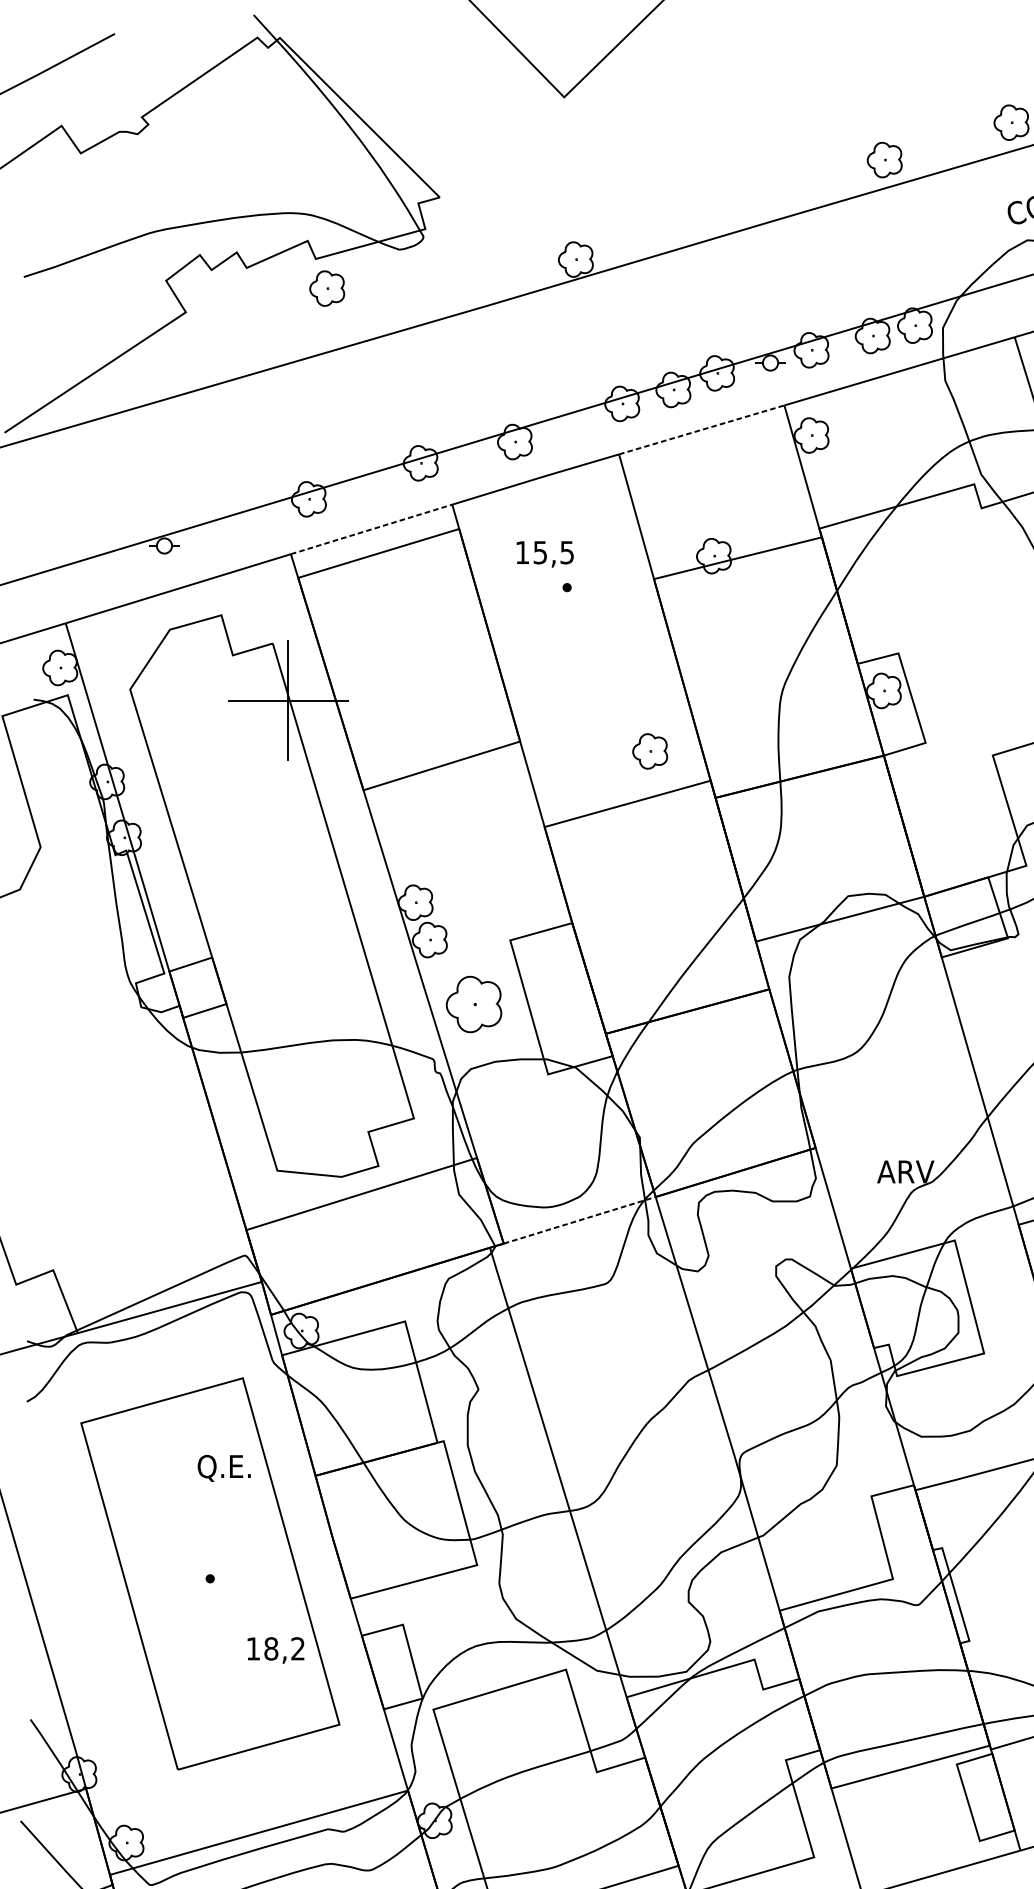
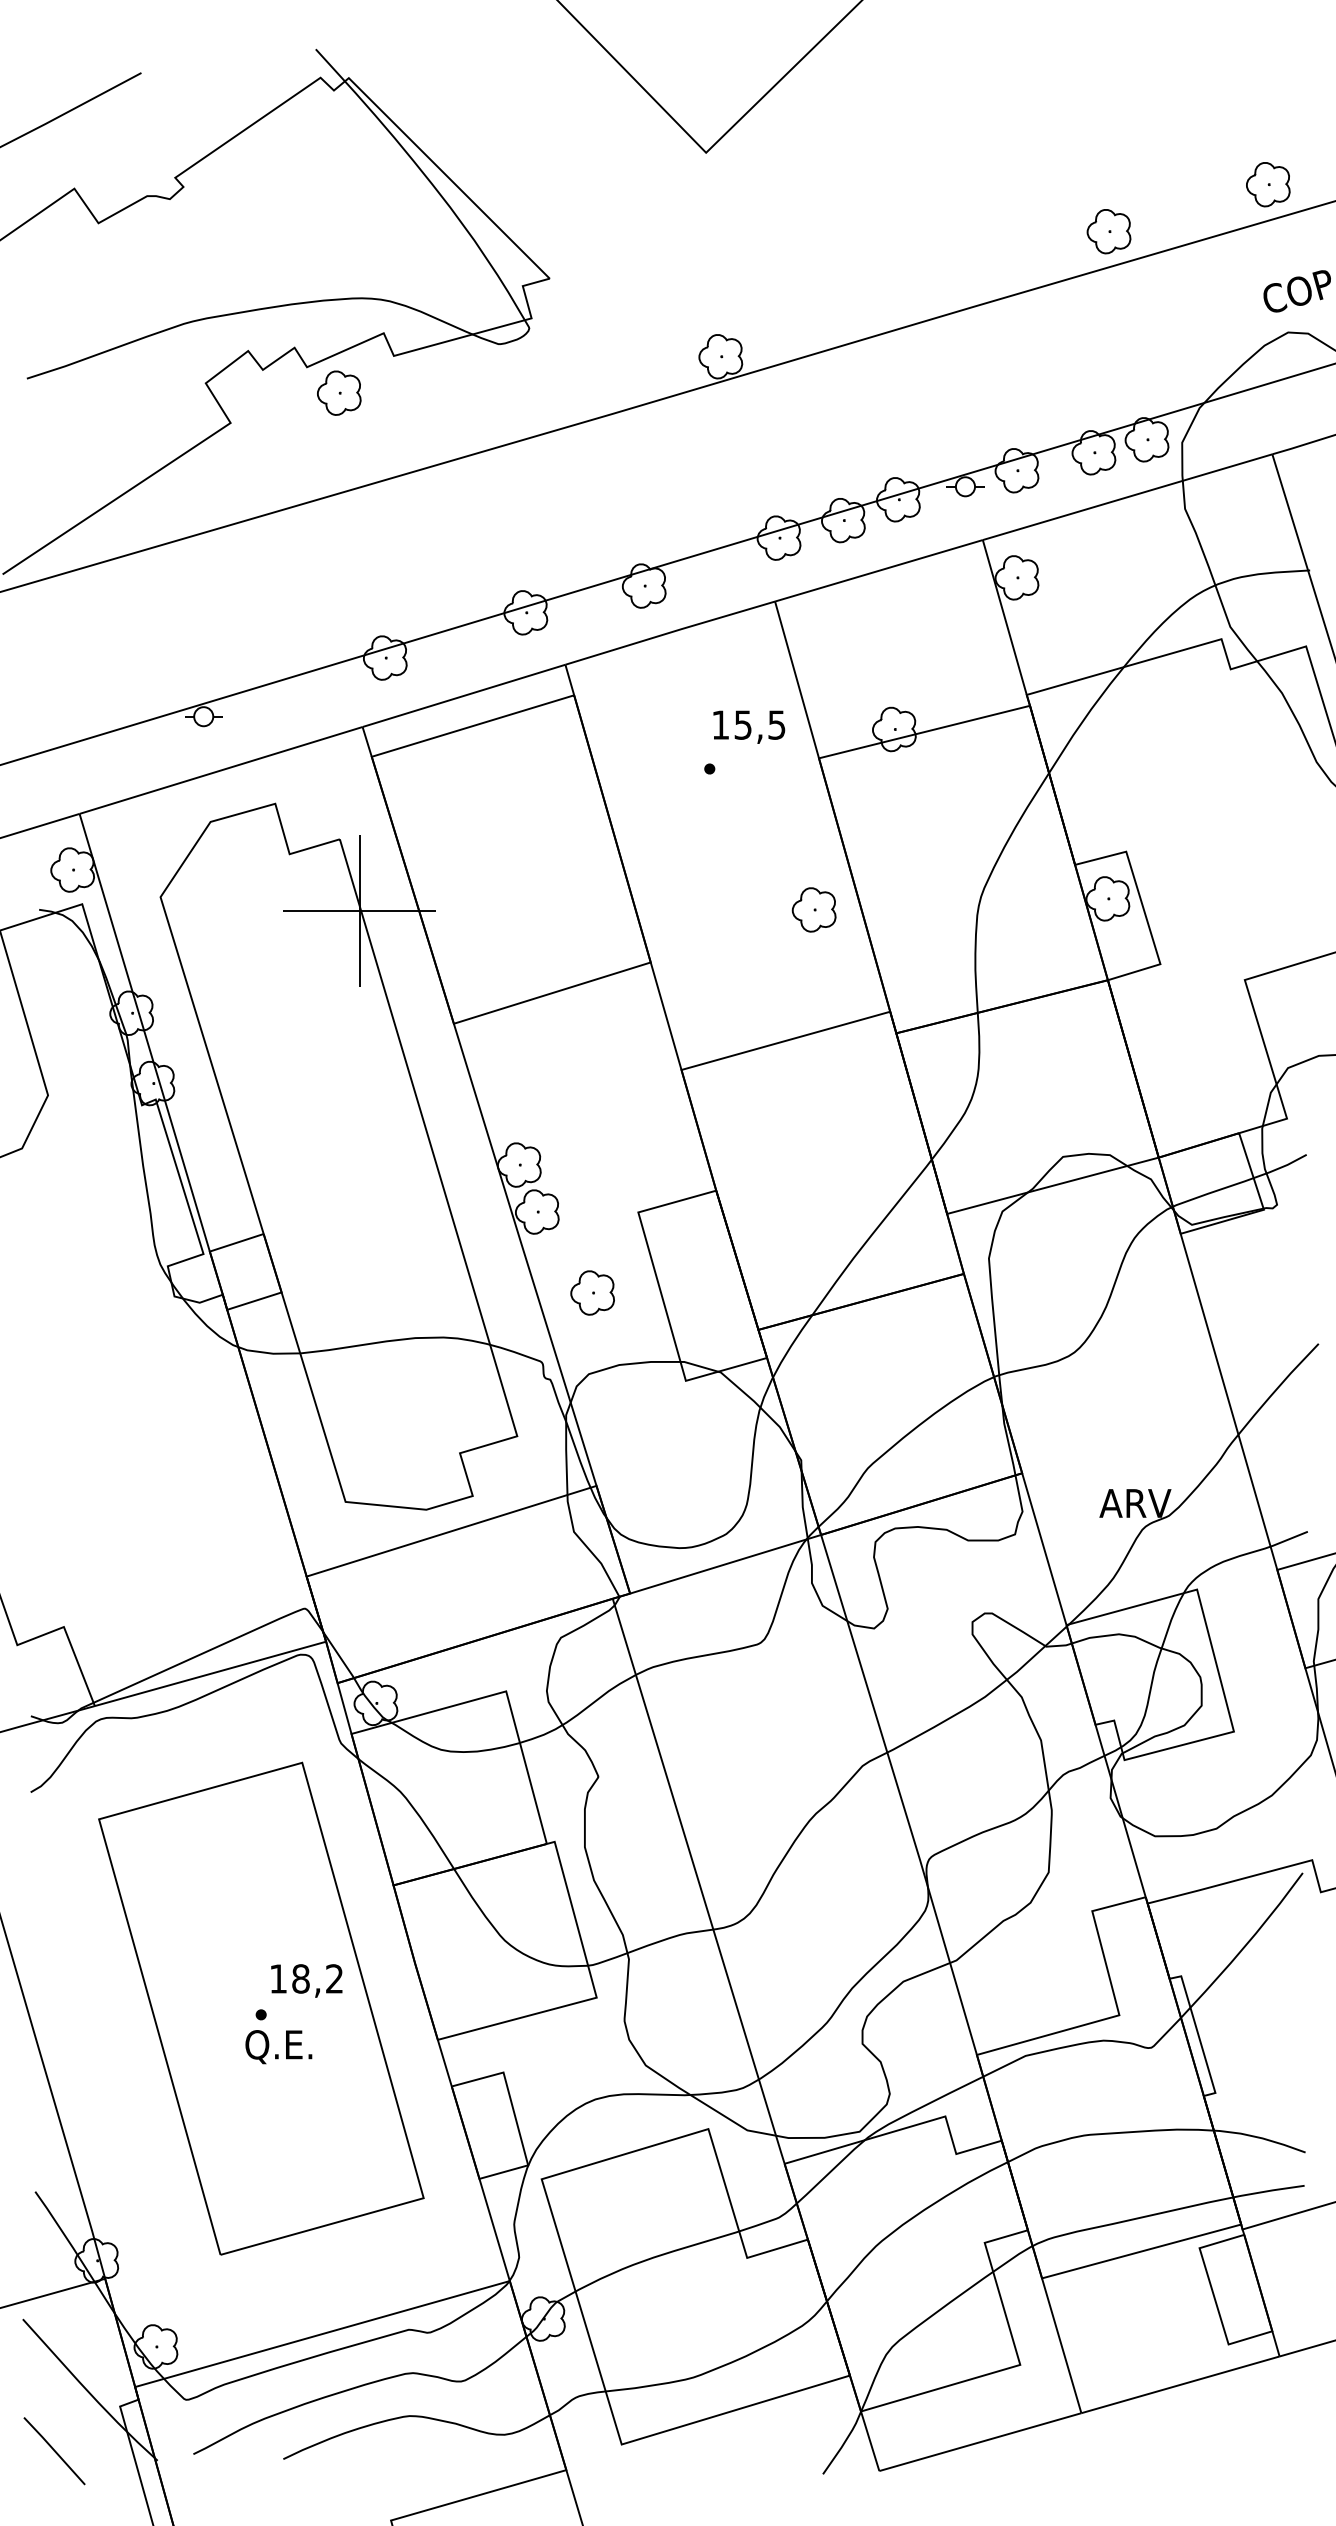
part: (327, 288) -> (339, 392), moved
line: (702, 429) -> (879, 570), dashed -> solid
line: (371, 529) -> (464, 695), dashed -> solid
text: (545, 553) -> (749, 726), moved
part: (649, 751) -> (813, 909), moved
part: (473, 1004) -> (592, 1292), size x0.62
line: (579, 1220) -> (725, 1564), dashed -> solid
text: (224, 1468) -> (278, 2047), moved
text: (275, 1650) -> (306, 1980), moved

